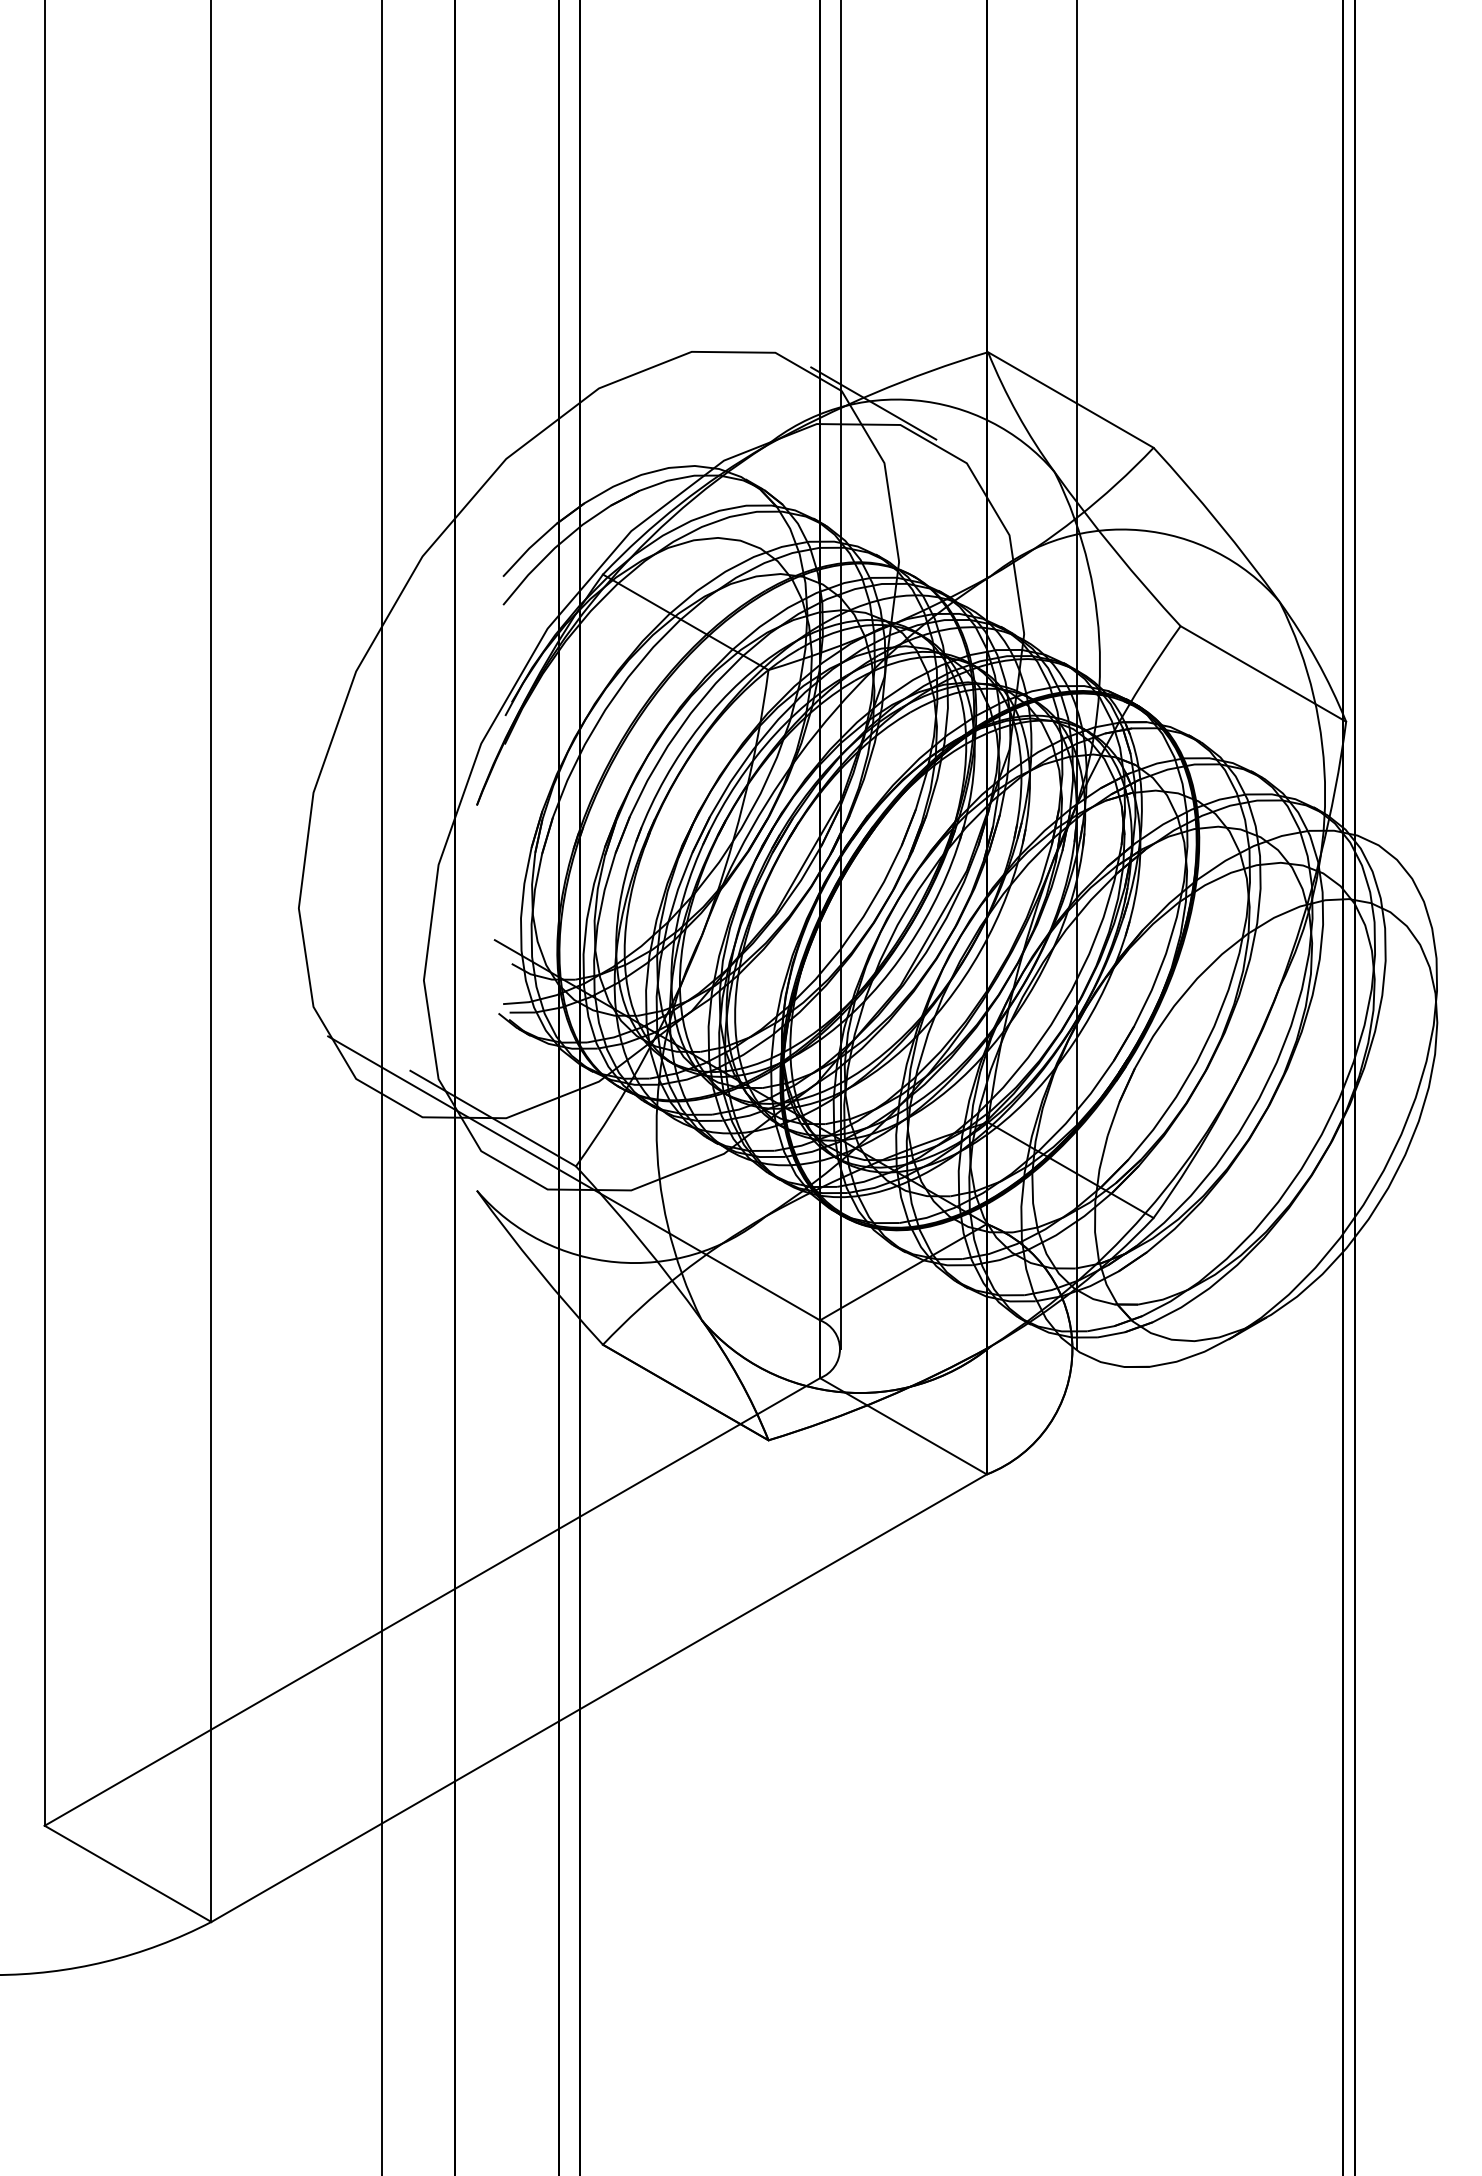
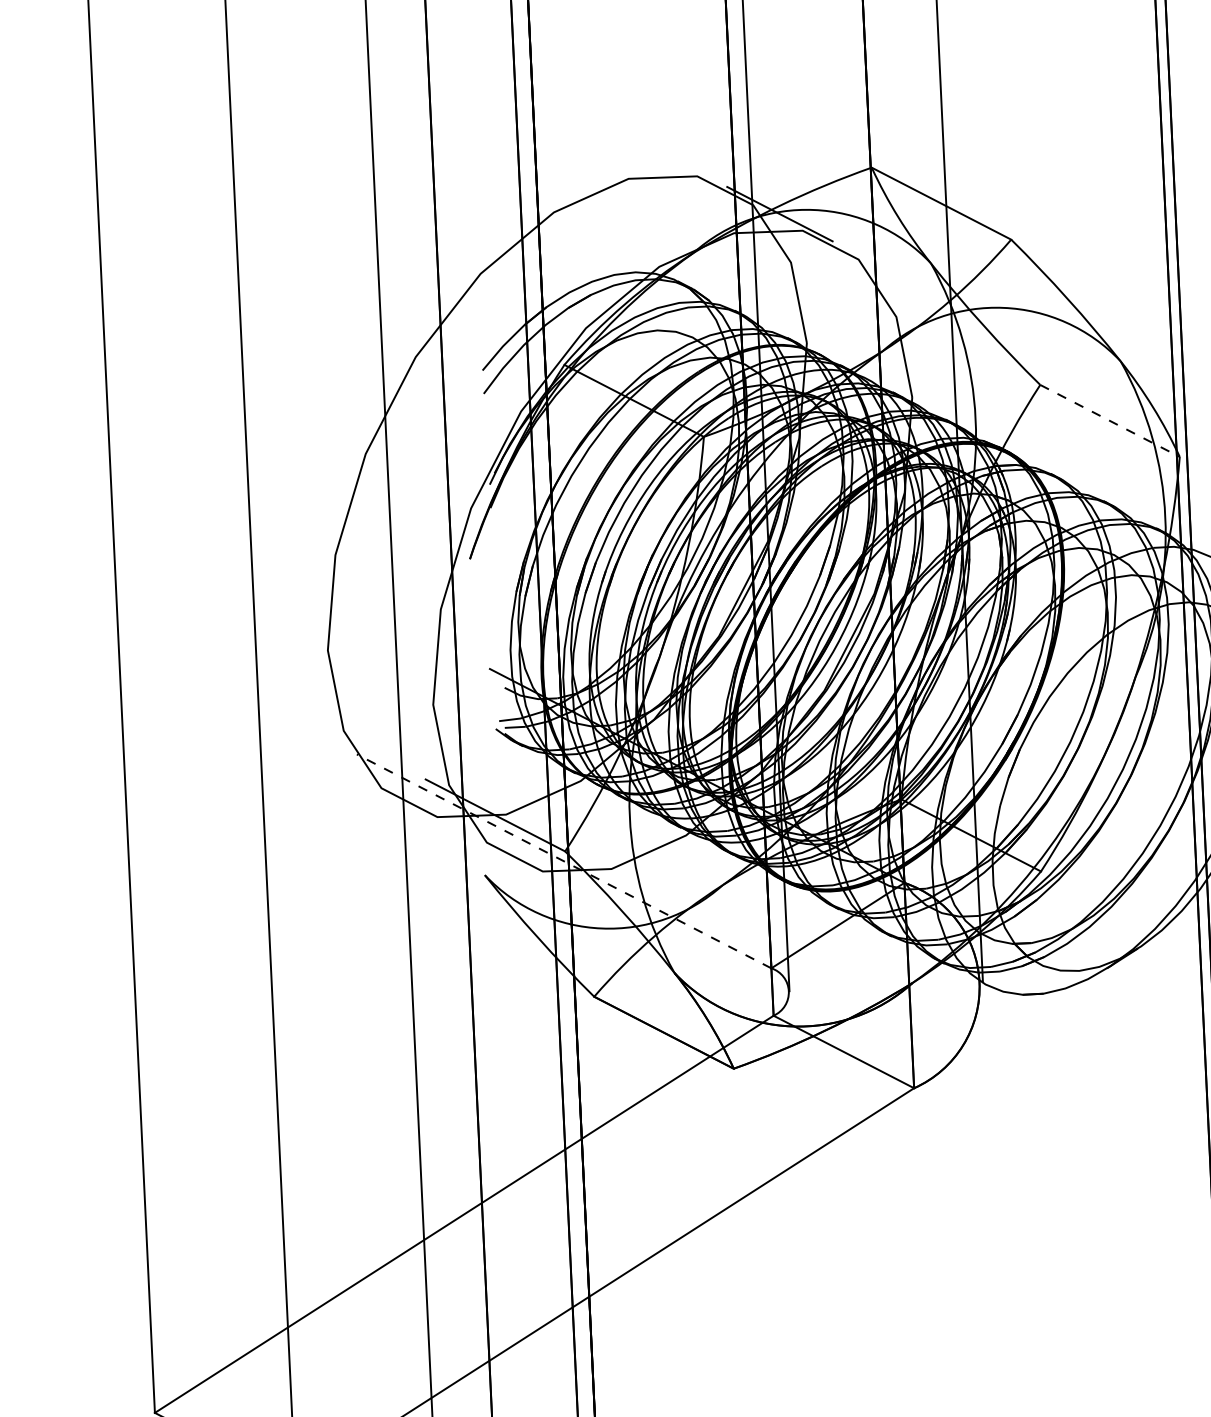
line: (1263, 673) -> (1110, 420), solid -> dashed
line: (573, 1178) -> (563, 861), solid -> dashed

